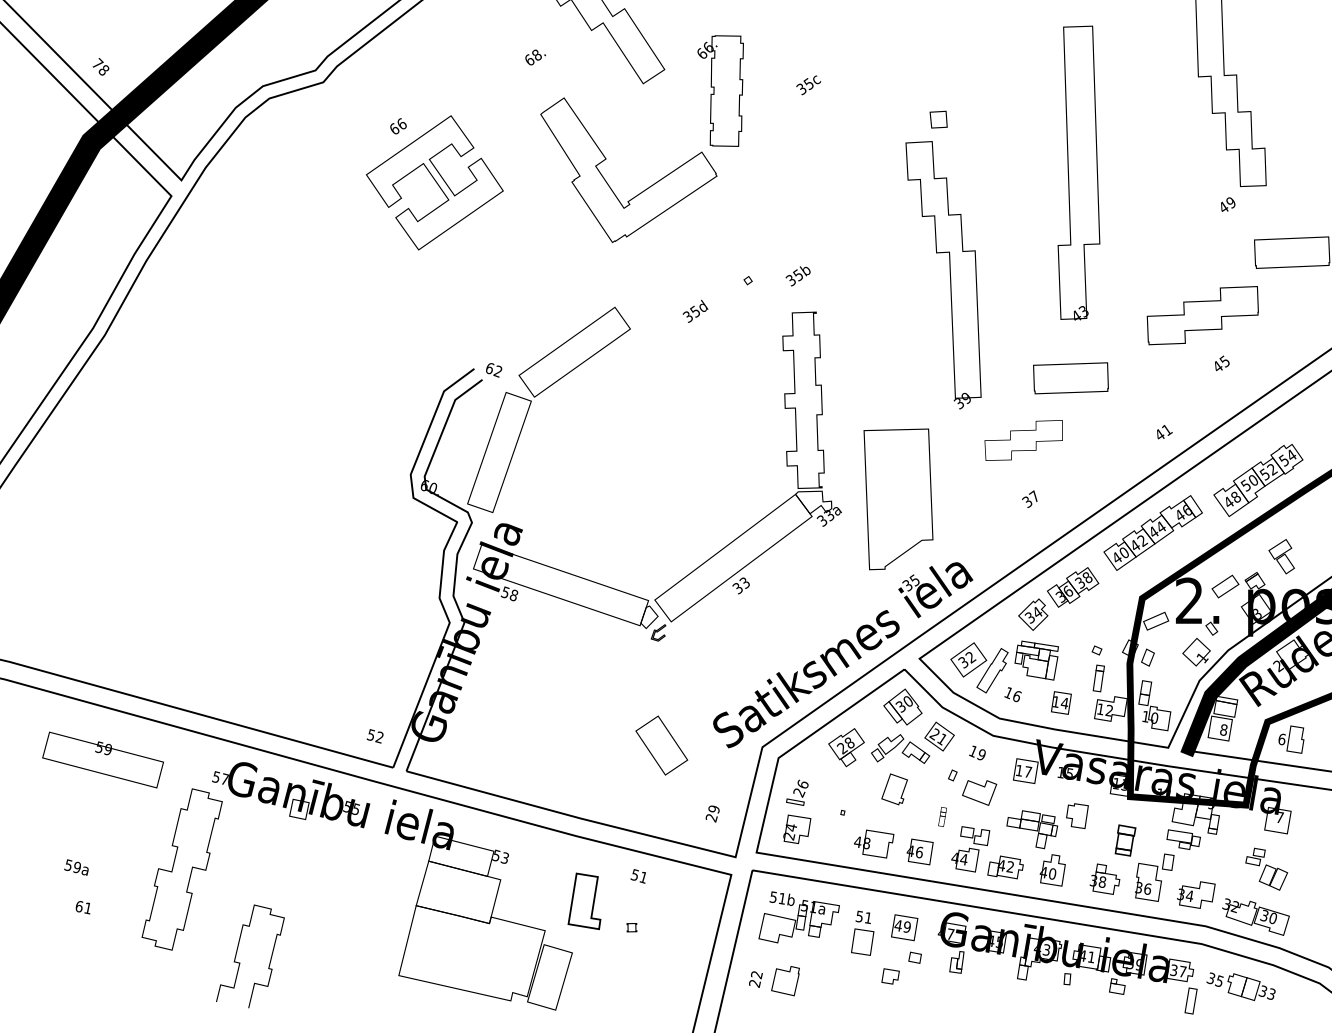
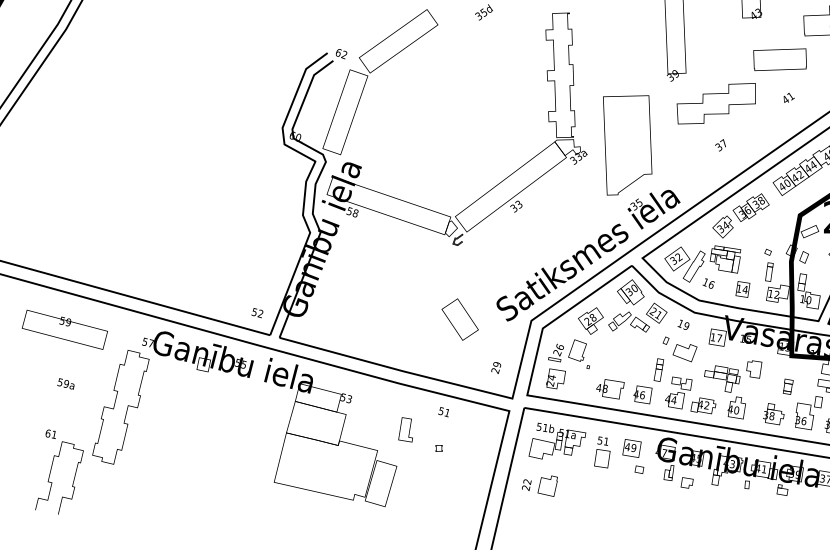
part: (1070, 378) -> (779, 59), moved
text: (1164, 432) -> (788, 98), moved
part: (1023, 440) -> (716, 103), size x1.43
part: (894, 789) -> (577, 350), moved
part: (942, 816) -> (658, 369), size x1.67
part: (1125, 840) -> (788, 386), size x0.71
text: (76, 867) -> (65, 383), moved
part: (584, 901) -> (405, 429), size x0.62
curve: (240, 962) -> (52, 482), moved
part: (890, 976) -> (687, 482), moved

